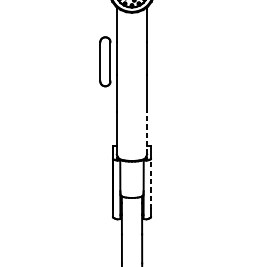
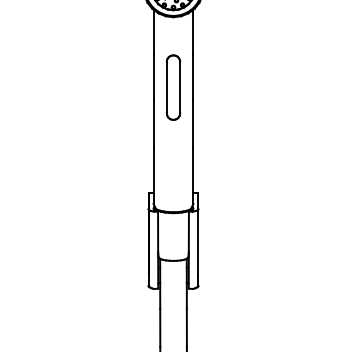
part: (105, 61) -> (173, 87), moved
line: (147, 133) -> (193, 175), dashed -> solid
line: (150, 183) -> (198, 241), dashed -> solid

